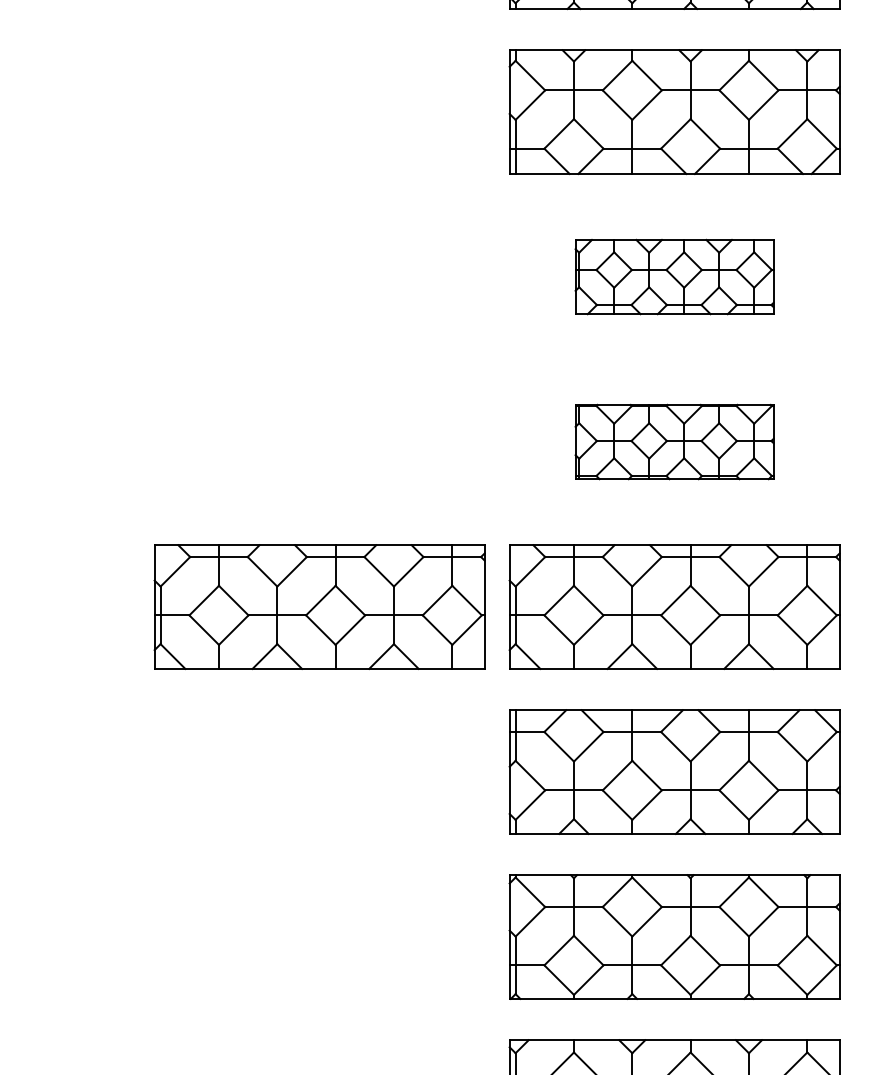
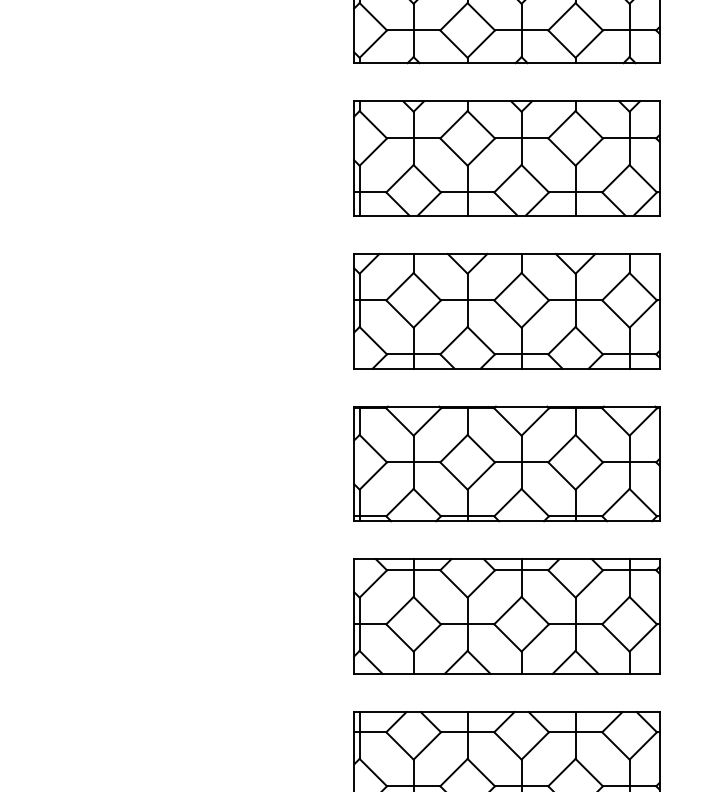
part: (674, 276) -> (506, 310), size x1.67
part: (674, 441) -> (506, 463), size x1.67
part: (319, 606) -> (178, 616), removed

